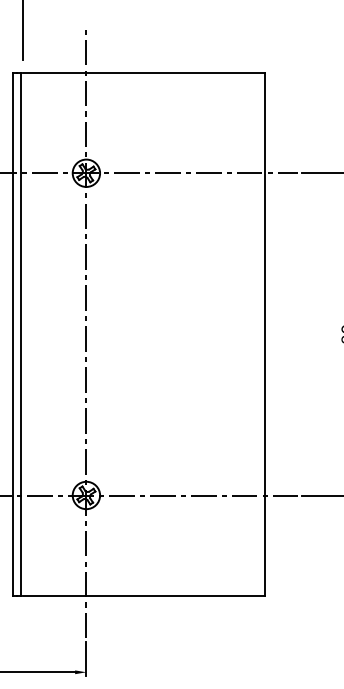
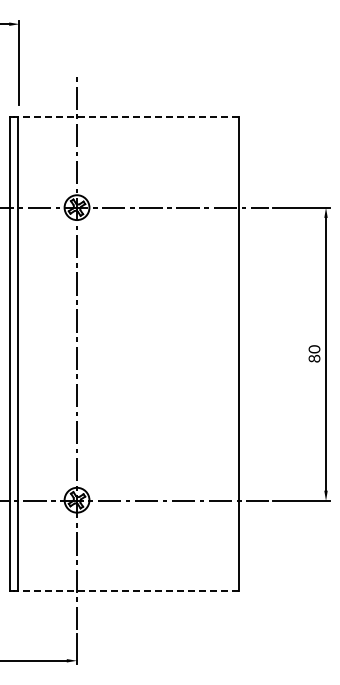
line: (144, 72) -> (129, 116), solid -> dashed
line: (144, 595) -> (129, 591), solid -> dashed

